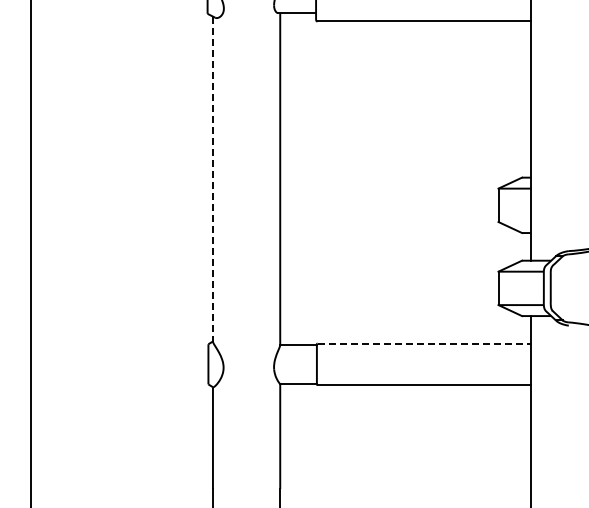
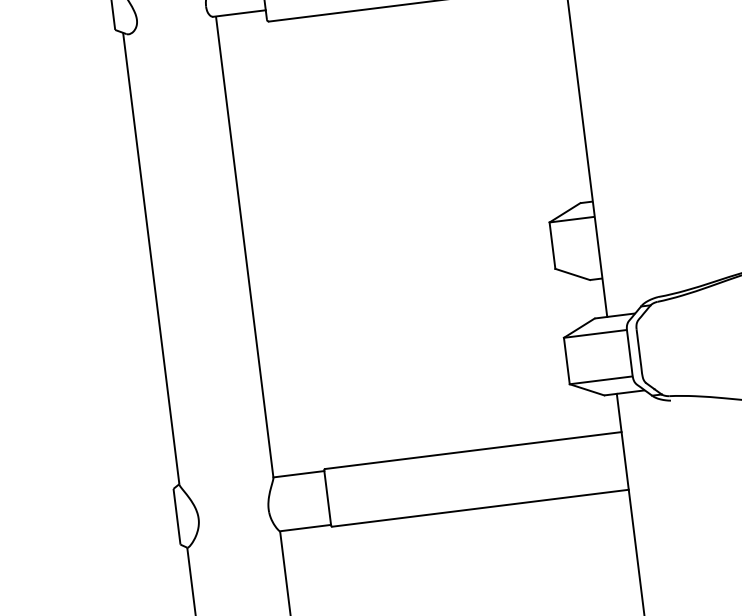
arc: (212, 178) -> (150, 257), dashed -> solid
line: (424, 343) -> (473, 450), dashed -> solid

